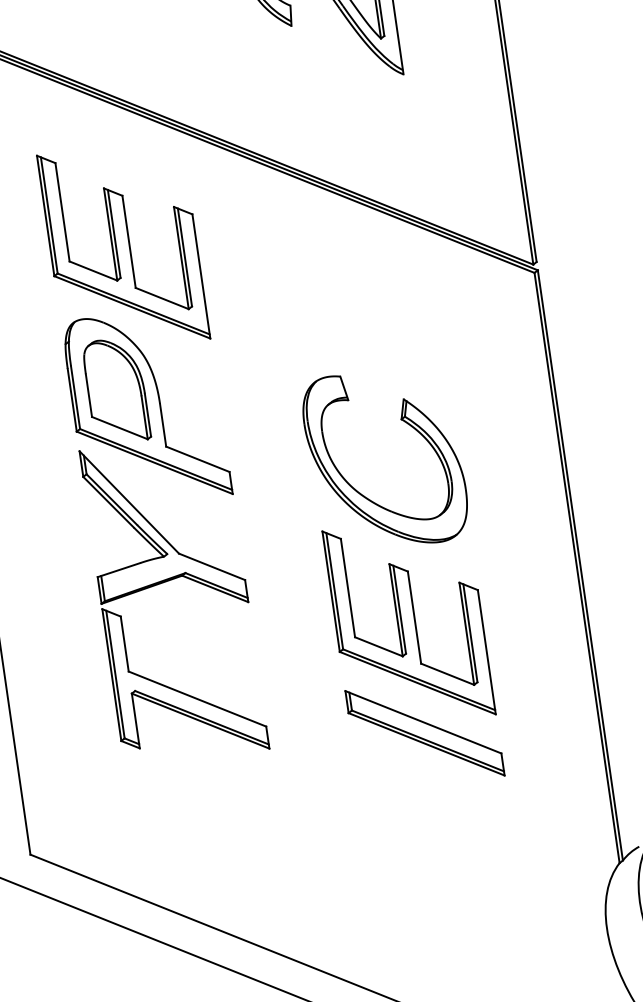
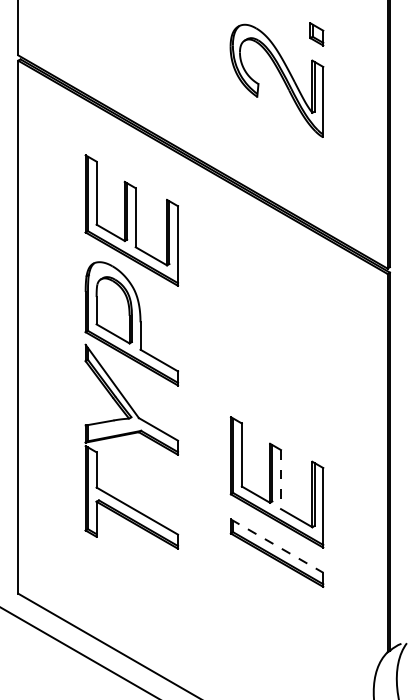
part: (360, 491) -> (258, 395), removed
line: (413, 617) -> (280, 479), solid -> dashed
line: (424, 722) -> (277, 546), solid -> dashed

